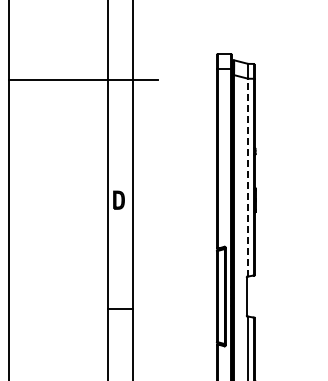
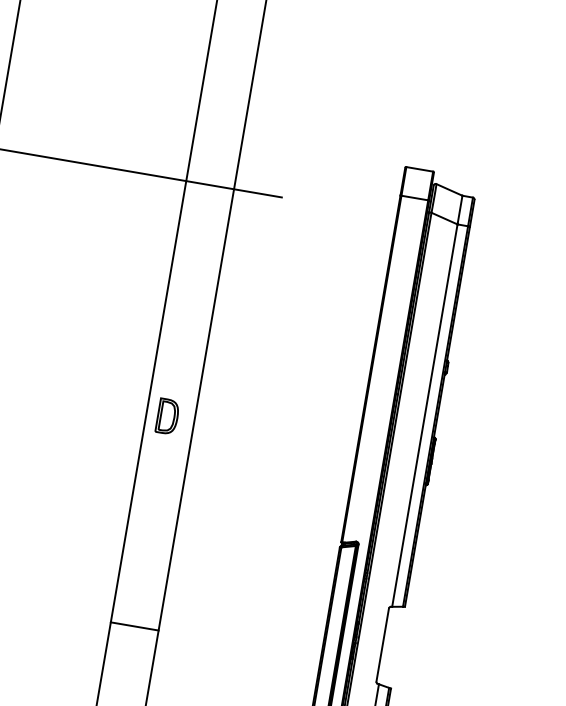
line: (248, 177) -> (425, 415), dashed -> solid

